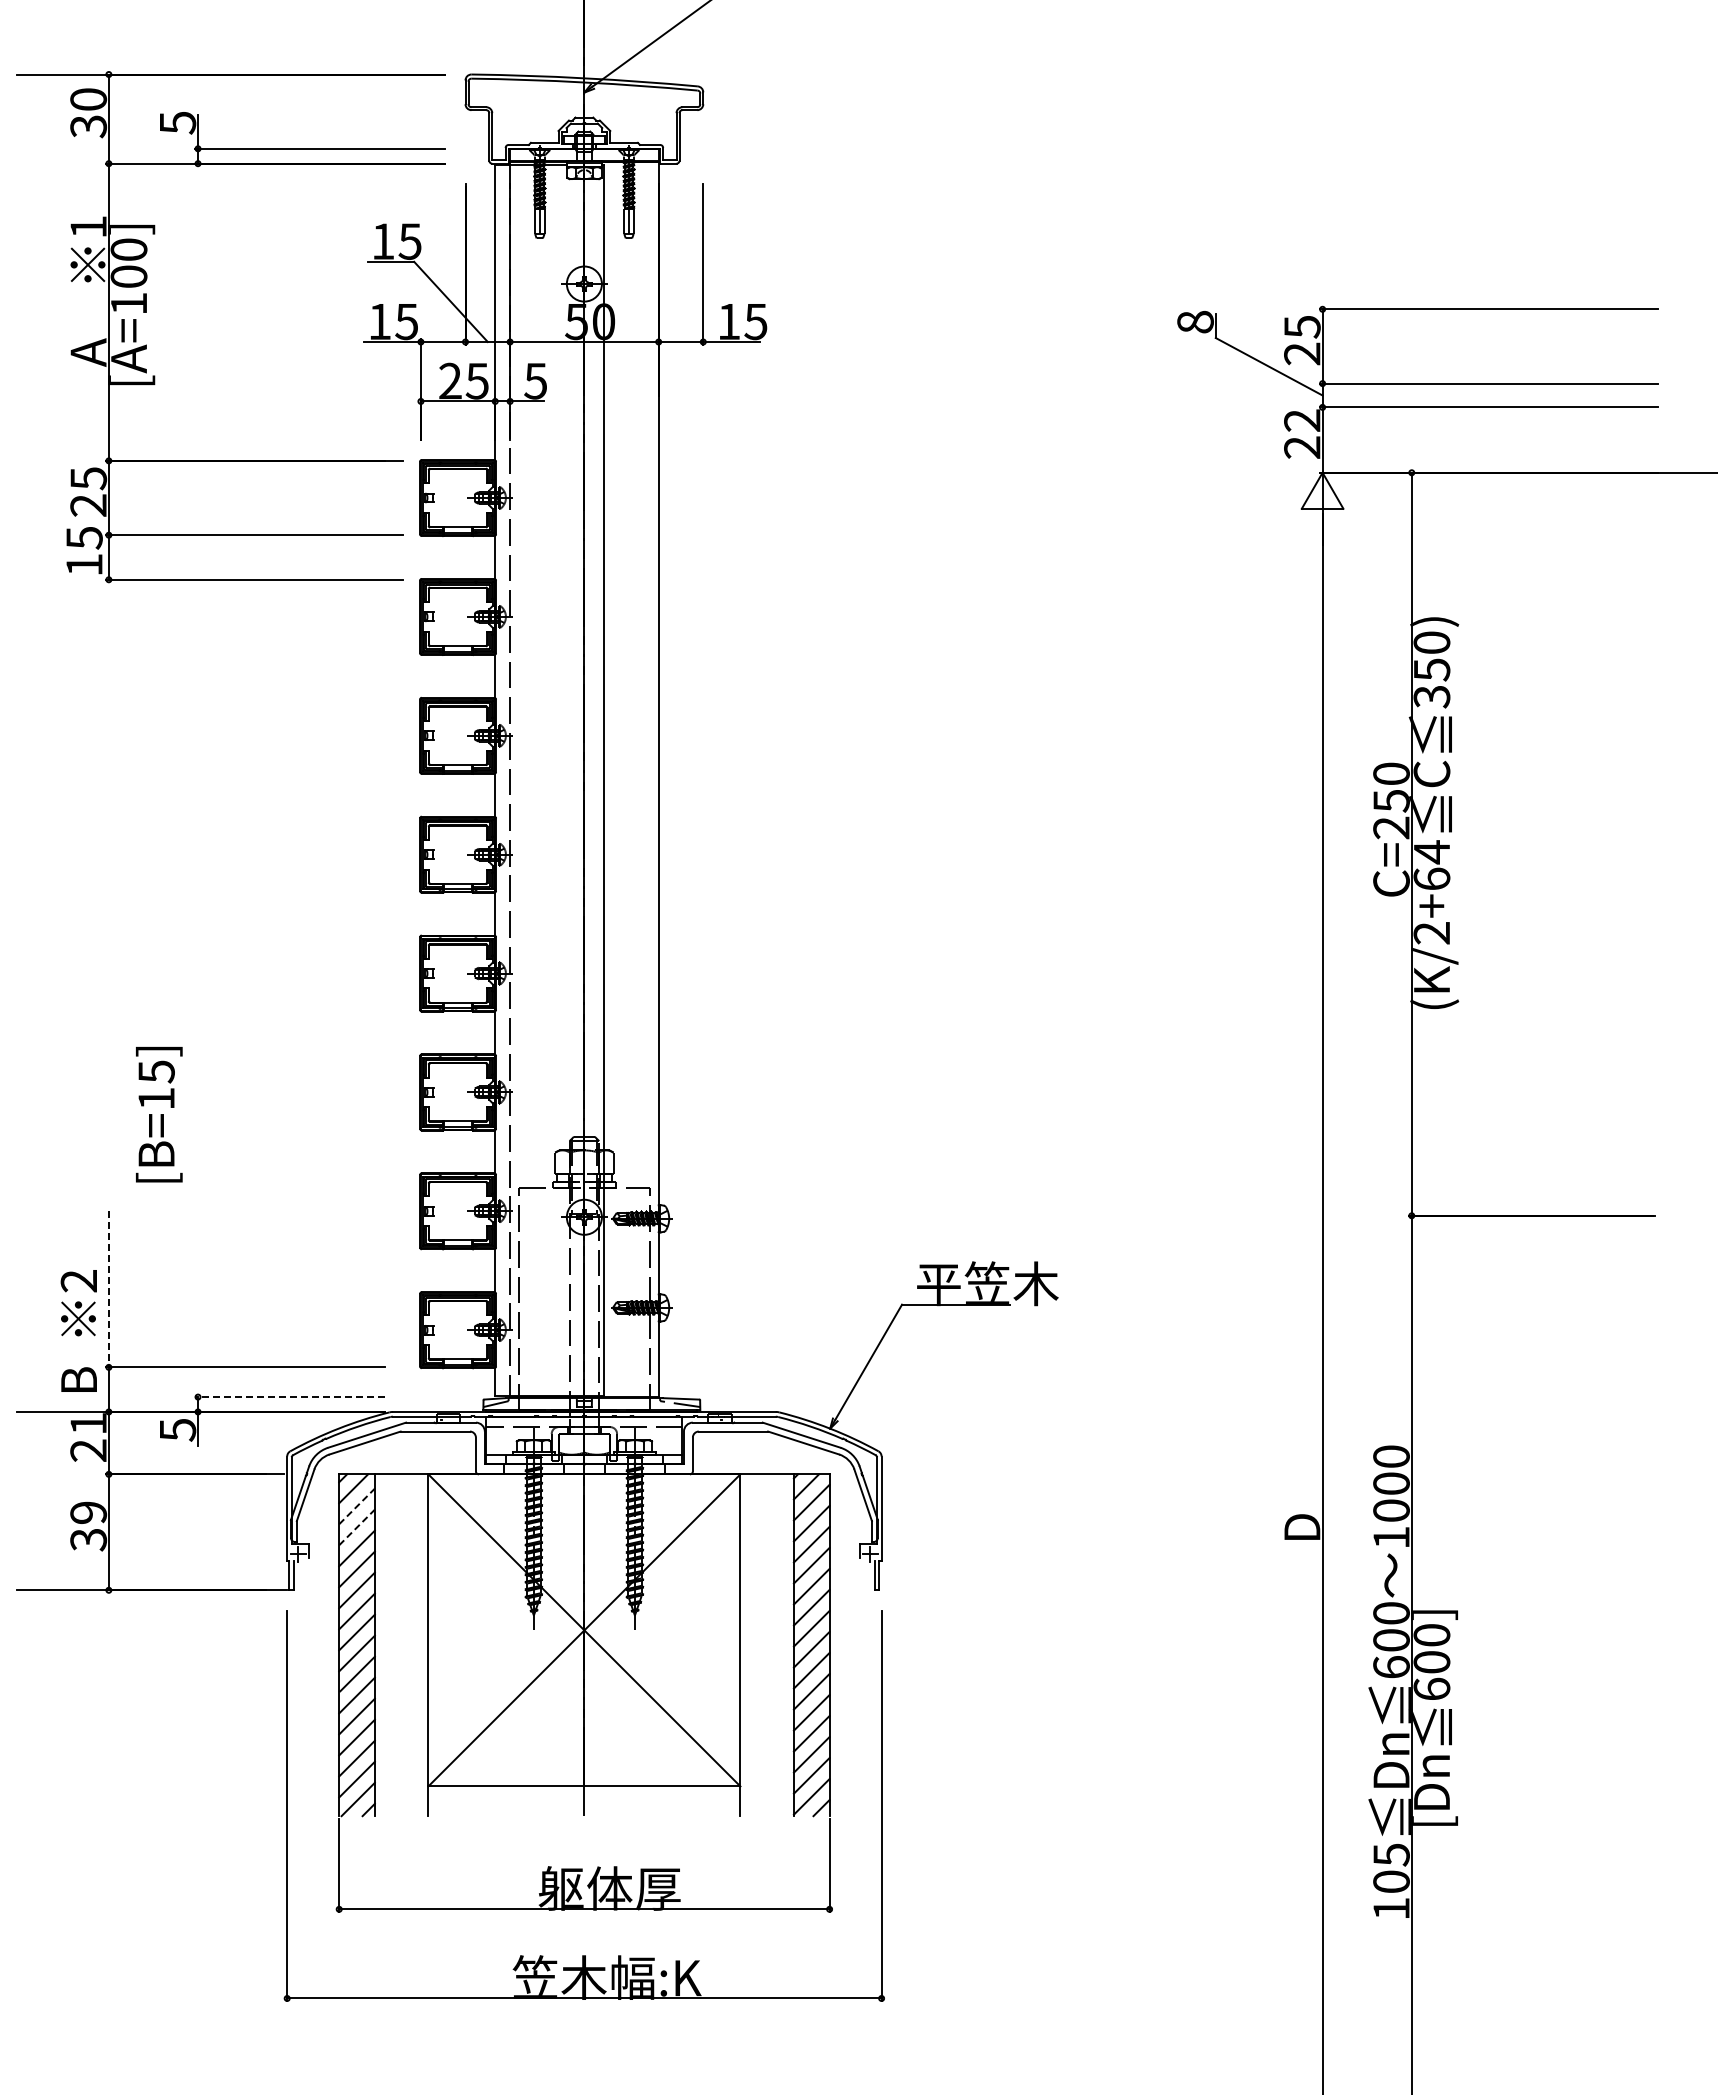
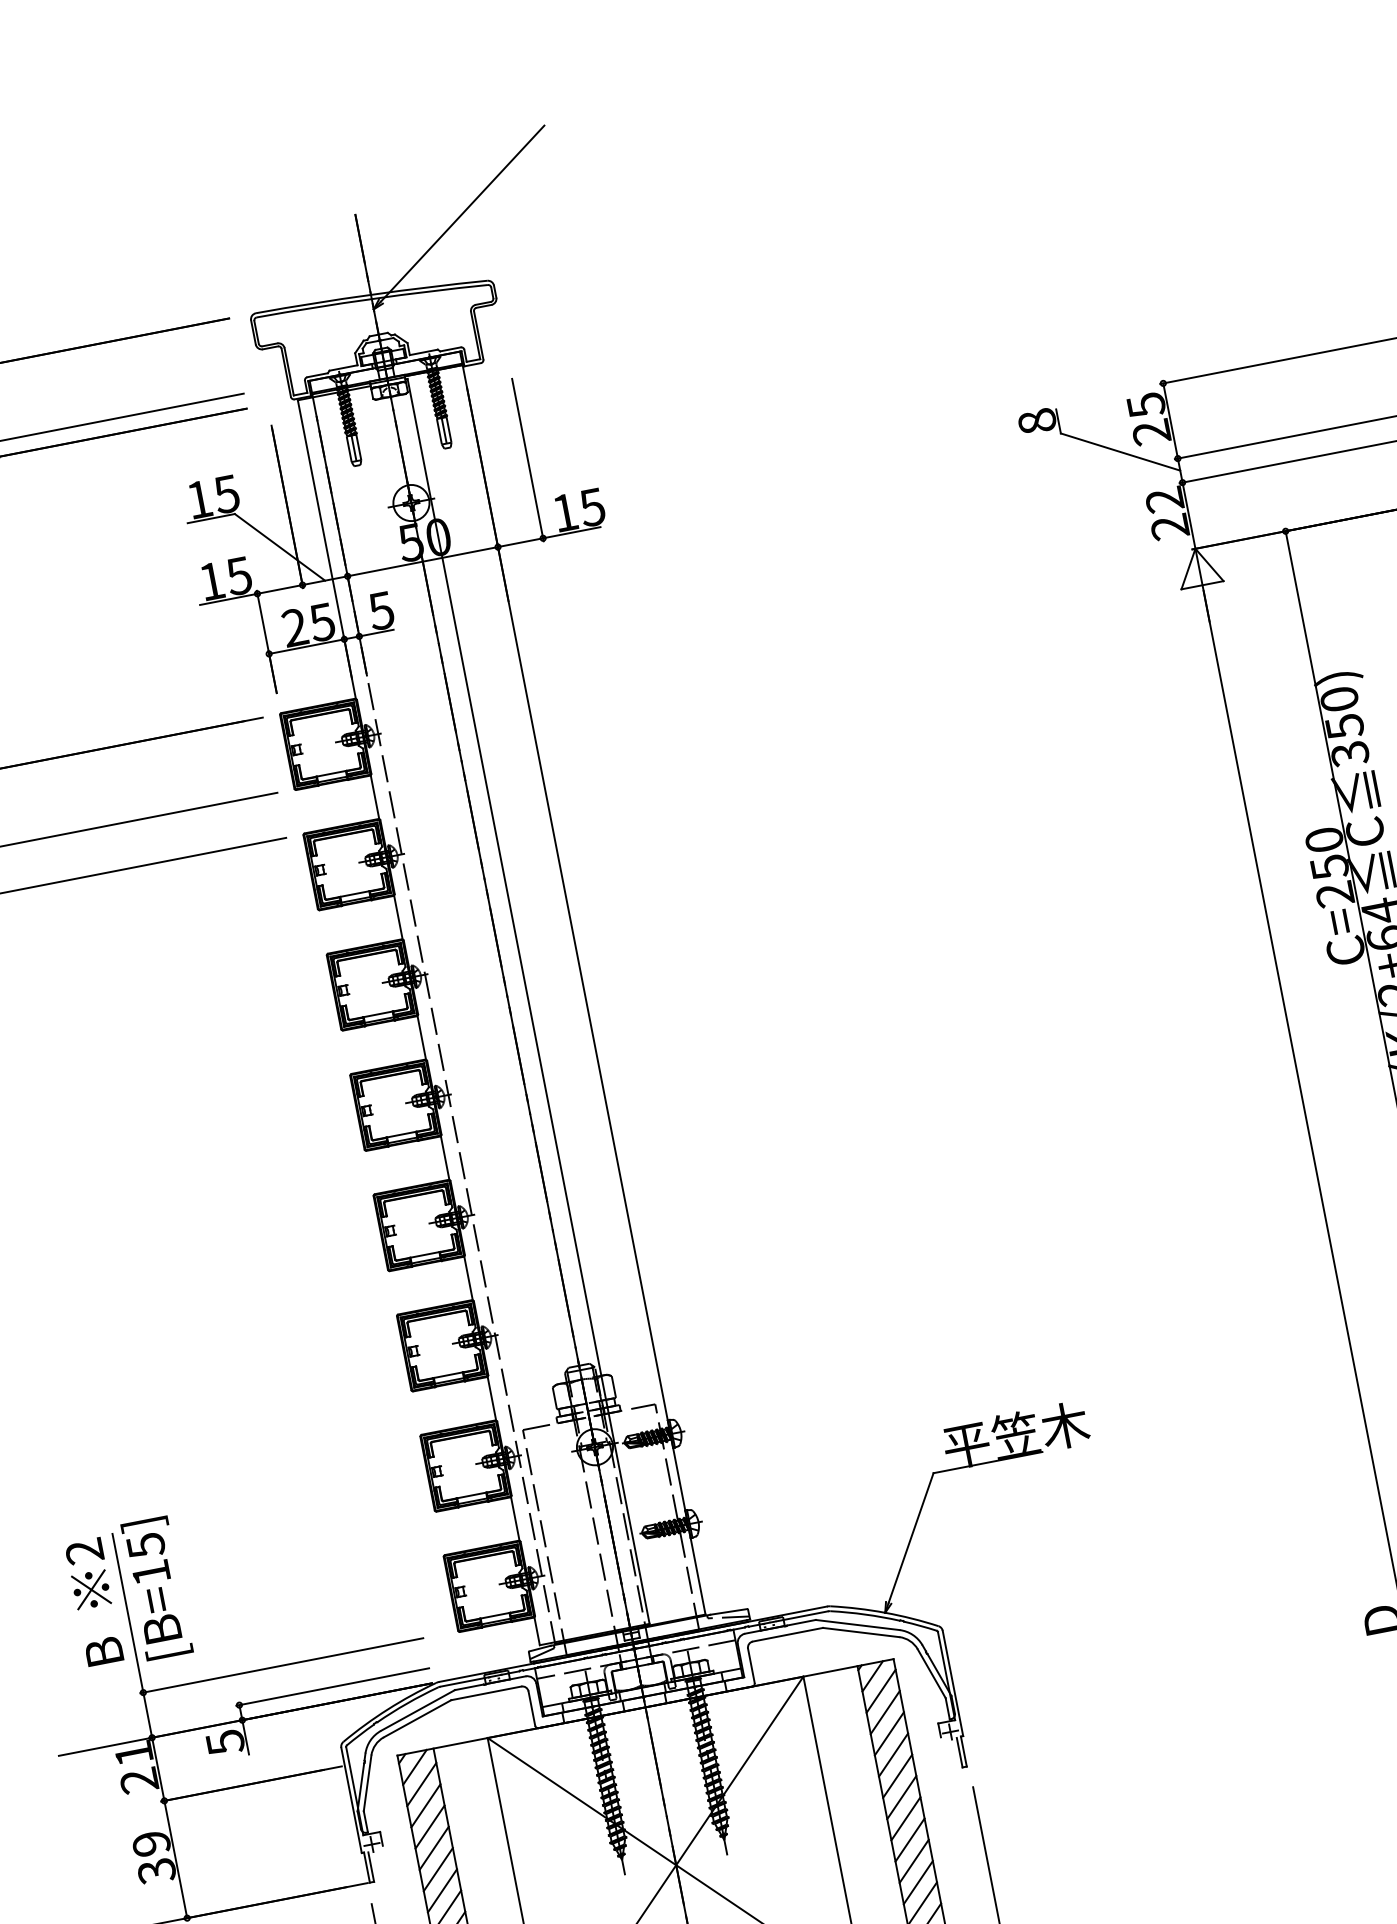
text: (159, 1114) -> (157, 1588), moved
line: (108, 1289) -> (127, 1613), dashed -> solid
text: (78, 1330) -> (93, 1601), moved
line: (289, 1397) -> (332, 1687), dashed -> solid
line: (357, 1506) -> (422, 1784), dashed -> solid
line: (357, 1527) -> (426, 1805), dashed -> solid

